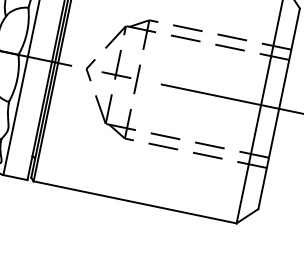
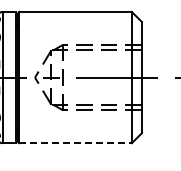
line: (136, 203) -> (76, 143), solid -> dashed

